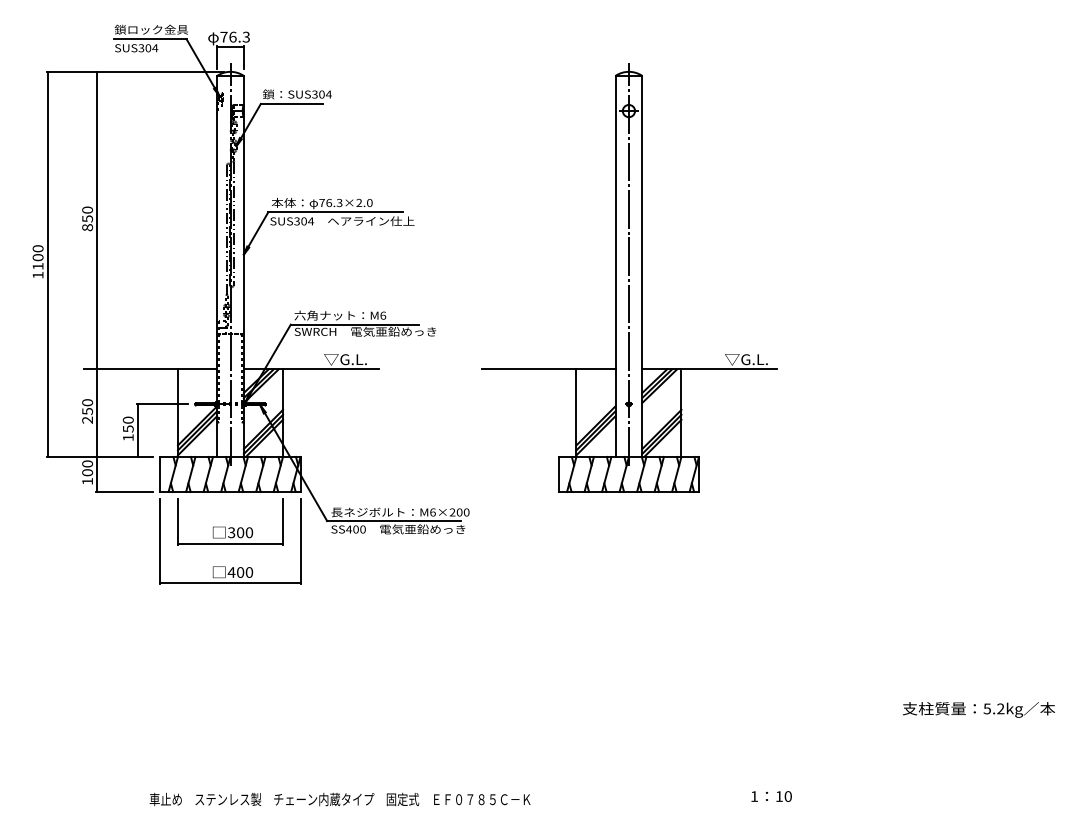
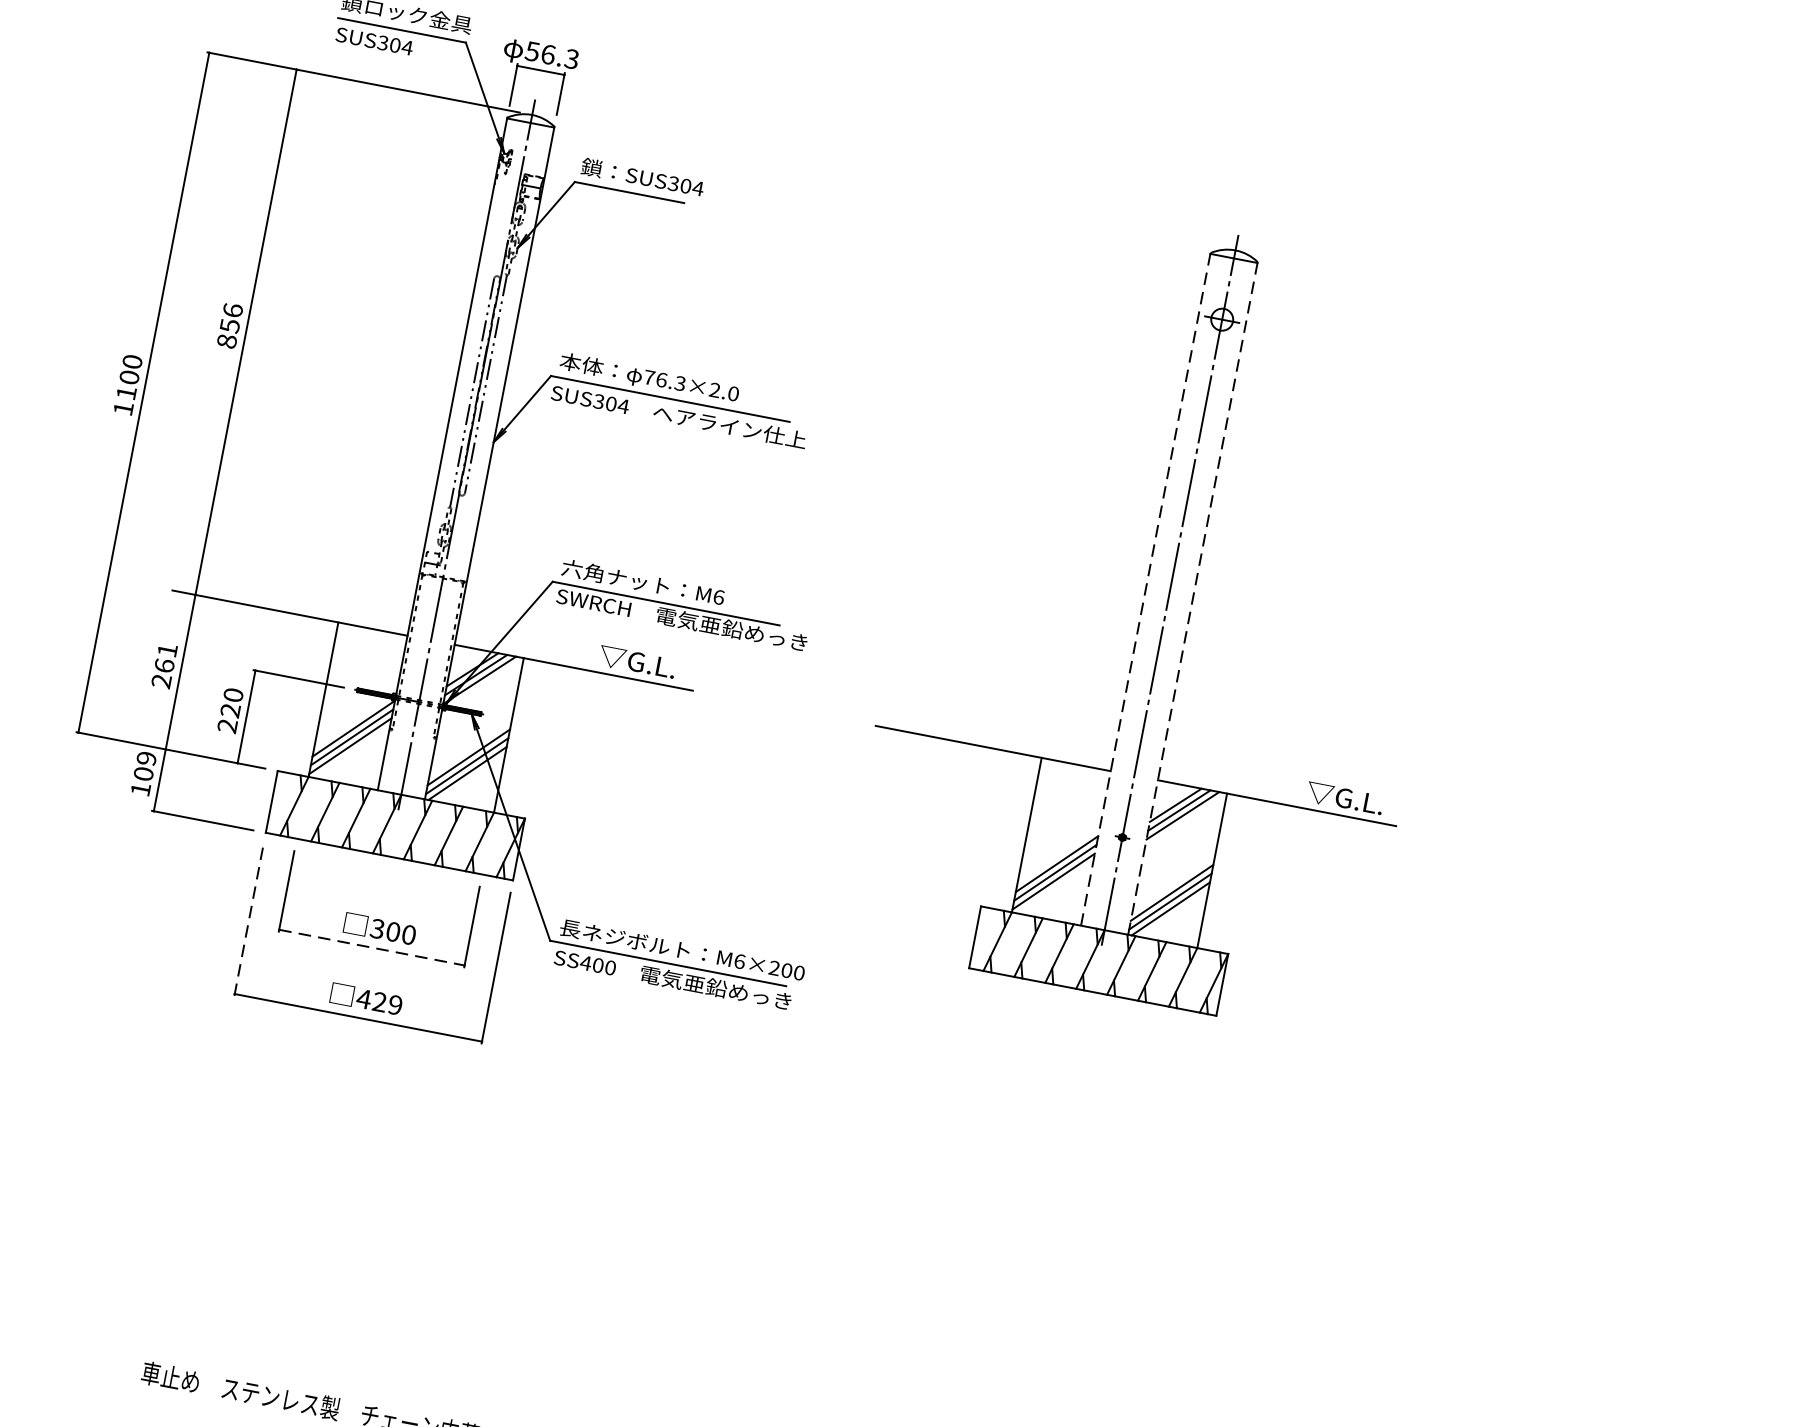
text: (223, 37) -> (531, 51), 76.3 -> 56.3
text: (87, 209) -> (233, 309), 850 -> 856
line: (615, 266) -> (1145, 589), solid -> dashed
line: (642, 266) -> (1193, 598), solid -> dashed
text: (87, 407) -> (165, 658), 250 -> 261
text: (127, 433) -> (227, 718), 150 -> 220
text: (87, 463) -> (146, 757), 100 -> 109
line: (160, 541) -> (249, 920), solid -> dashed
line: (230, 543) -> (371, 947), solid -> dashed
text: (244, 572) -> (386, 1003), 400 -> 429

